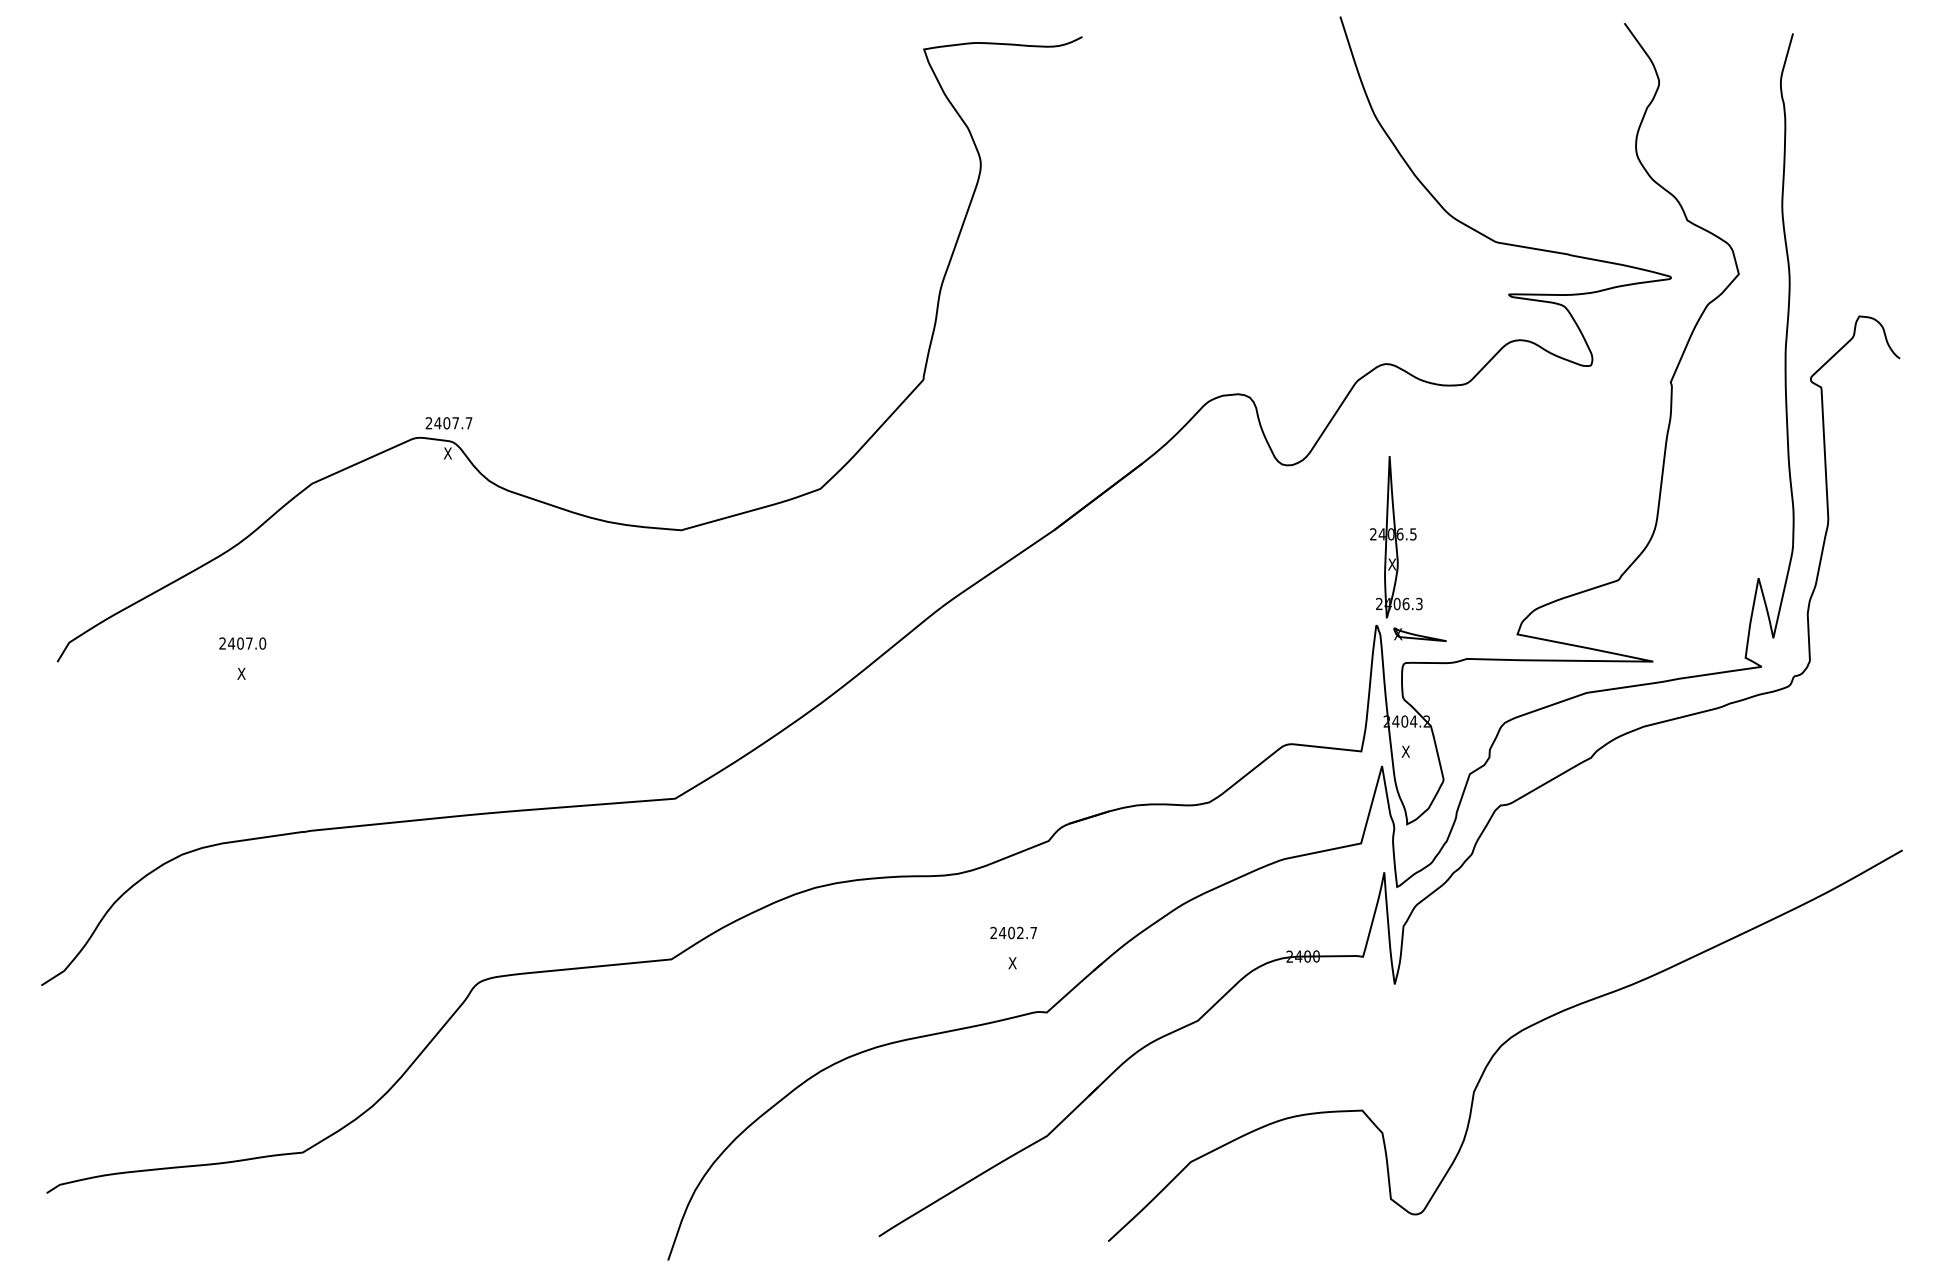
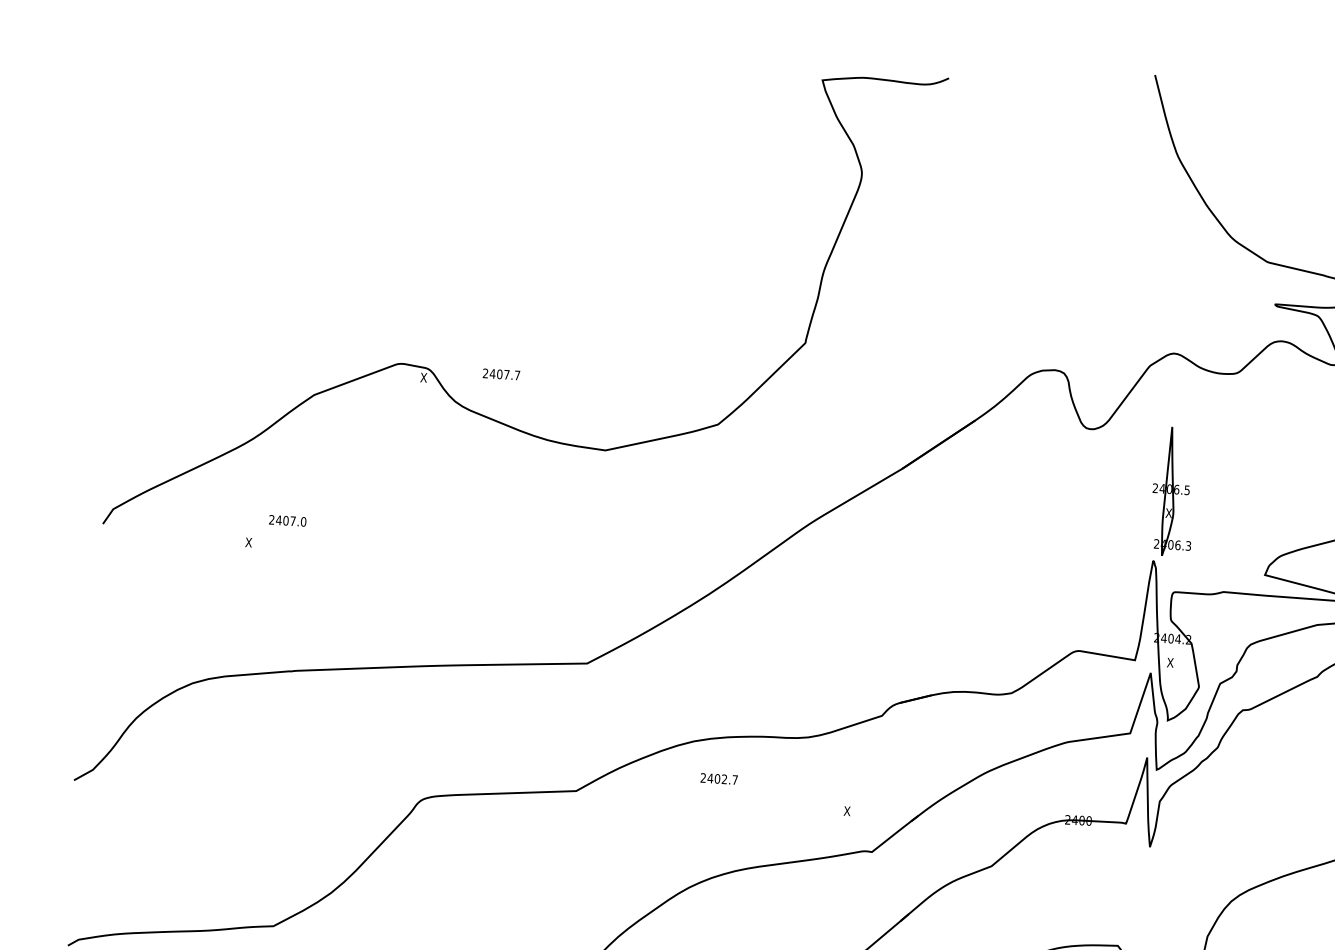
text: (448, 423) -> (501, 374), moved
part: (1419, 634) -> (1187, 570), removed
text: (242, 643) -> (287, 520), moved
text: (1013, 932) -> (719, 778), moved

